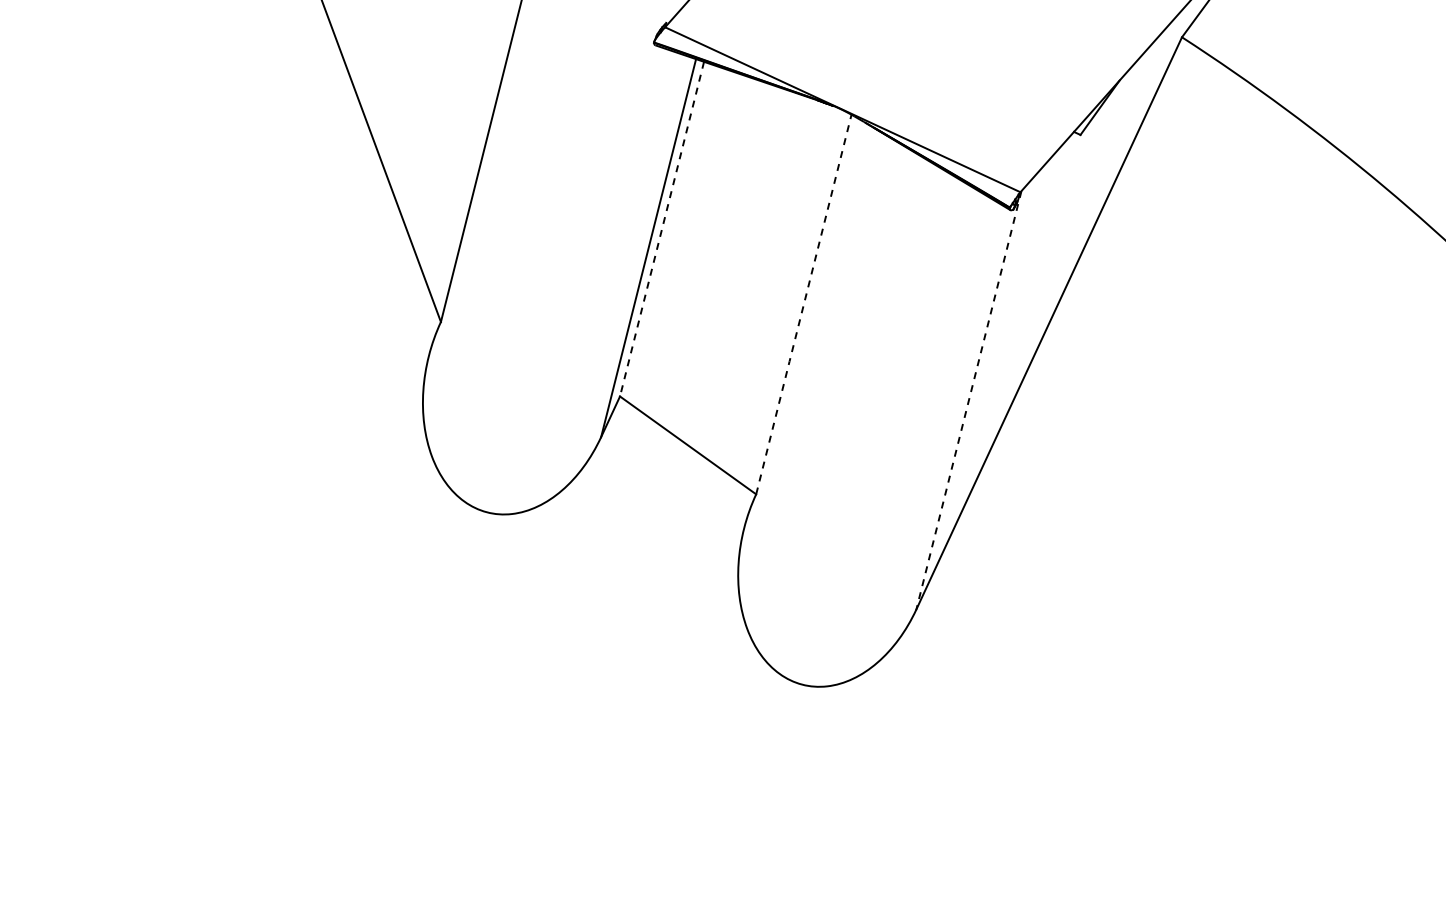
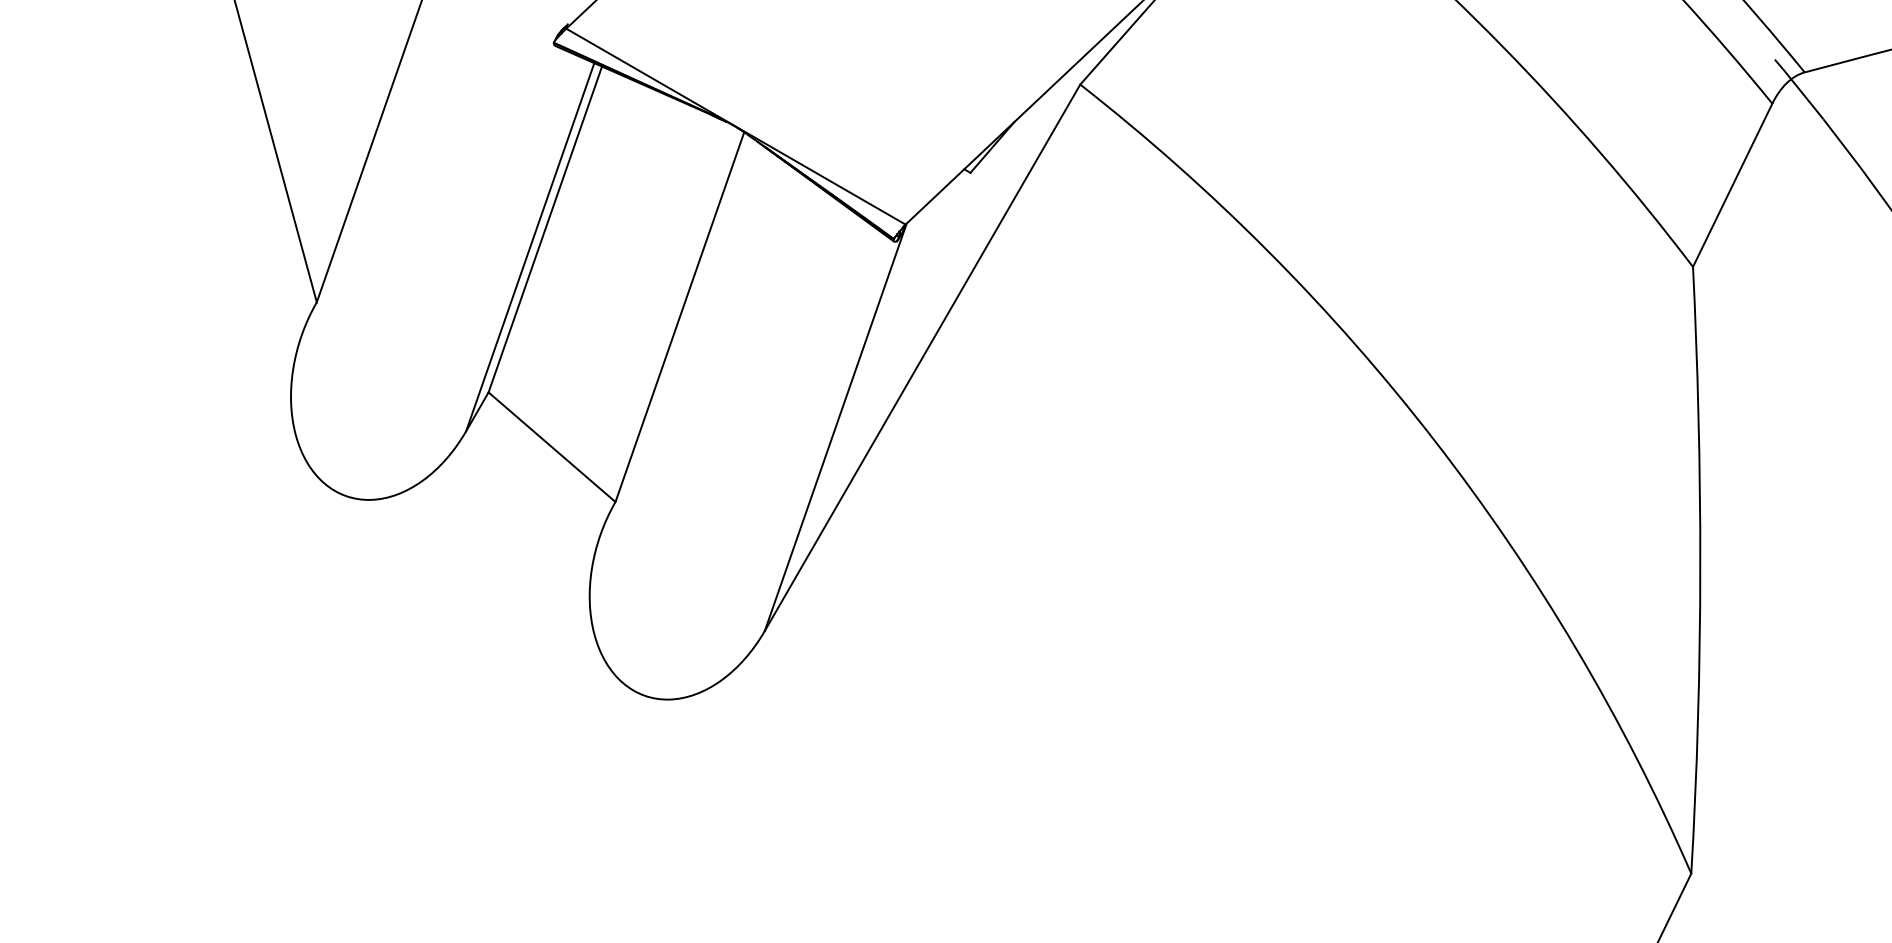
line: (662, 229) -> (545, 229), dashed -> solid
line: (803, 304) -> (679, 317), dashed -> solid
line: (968, 400) -> (835, 427), dashed -> solid

